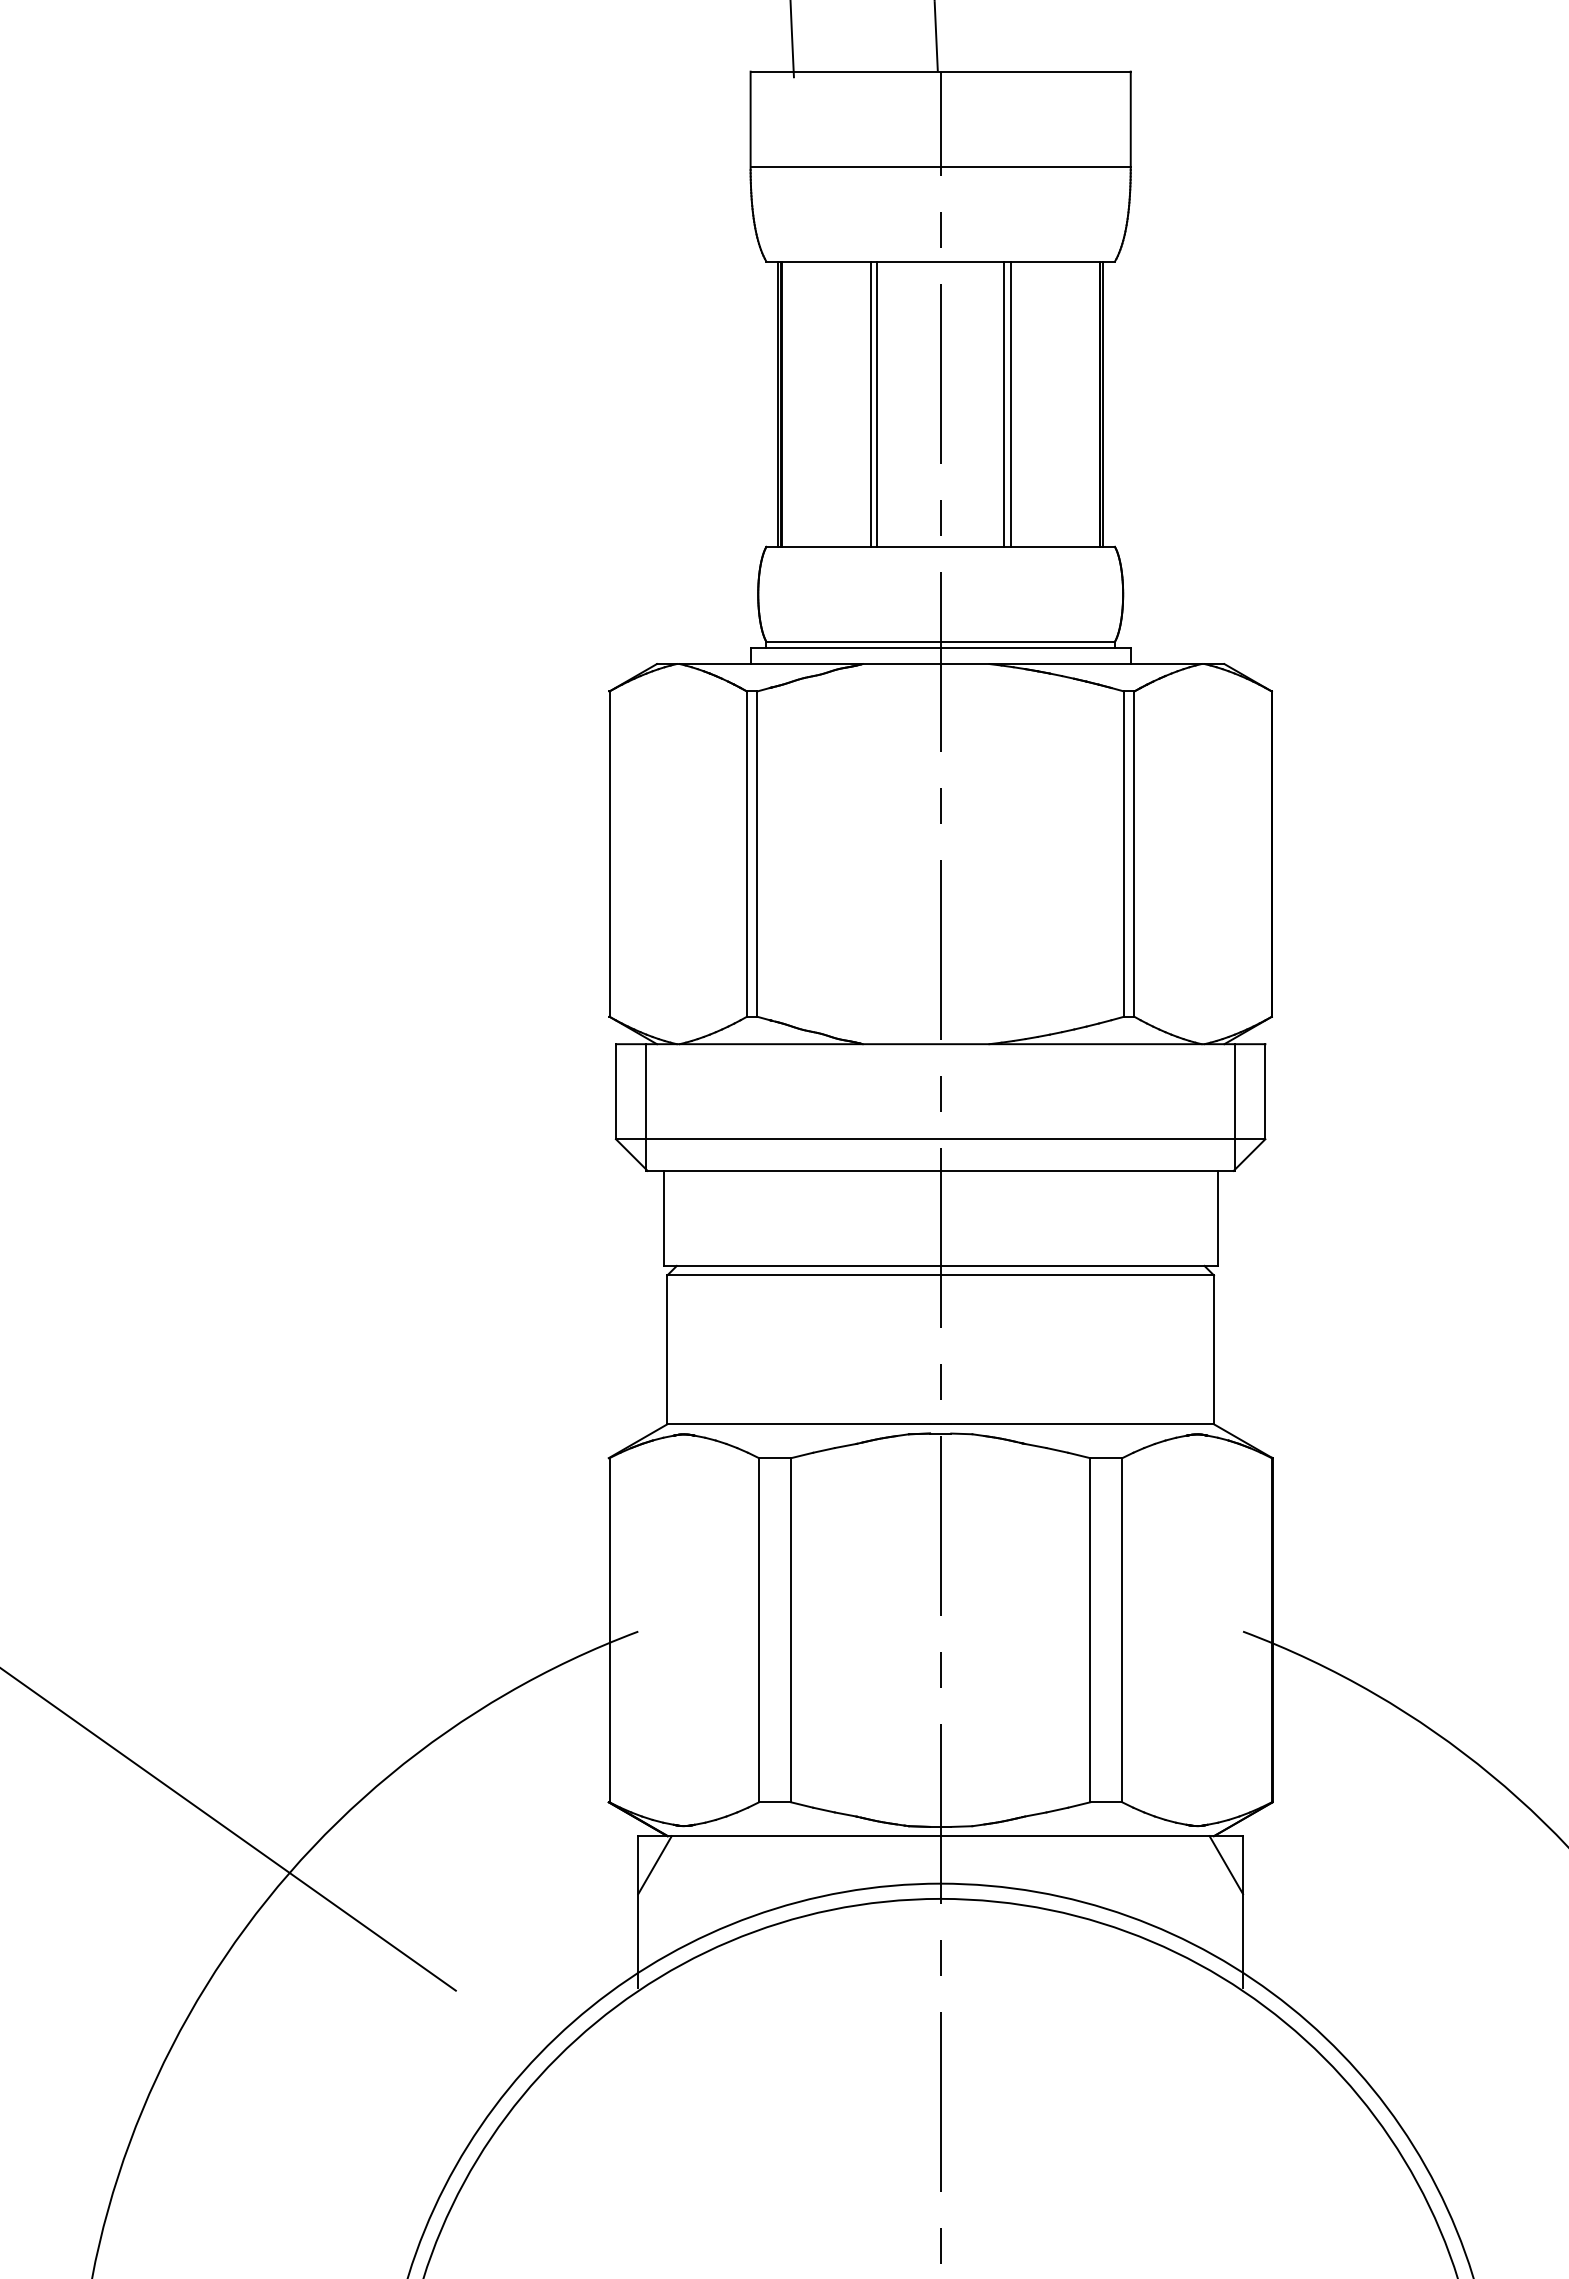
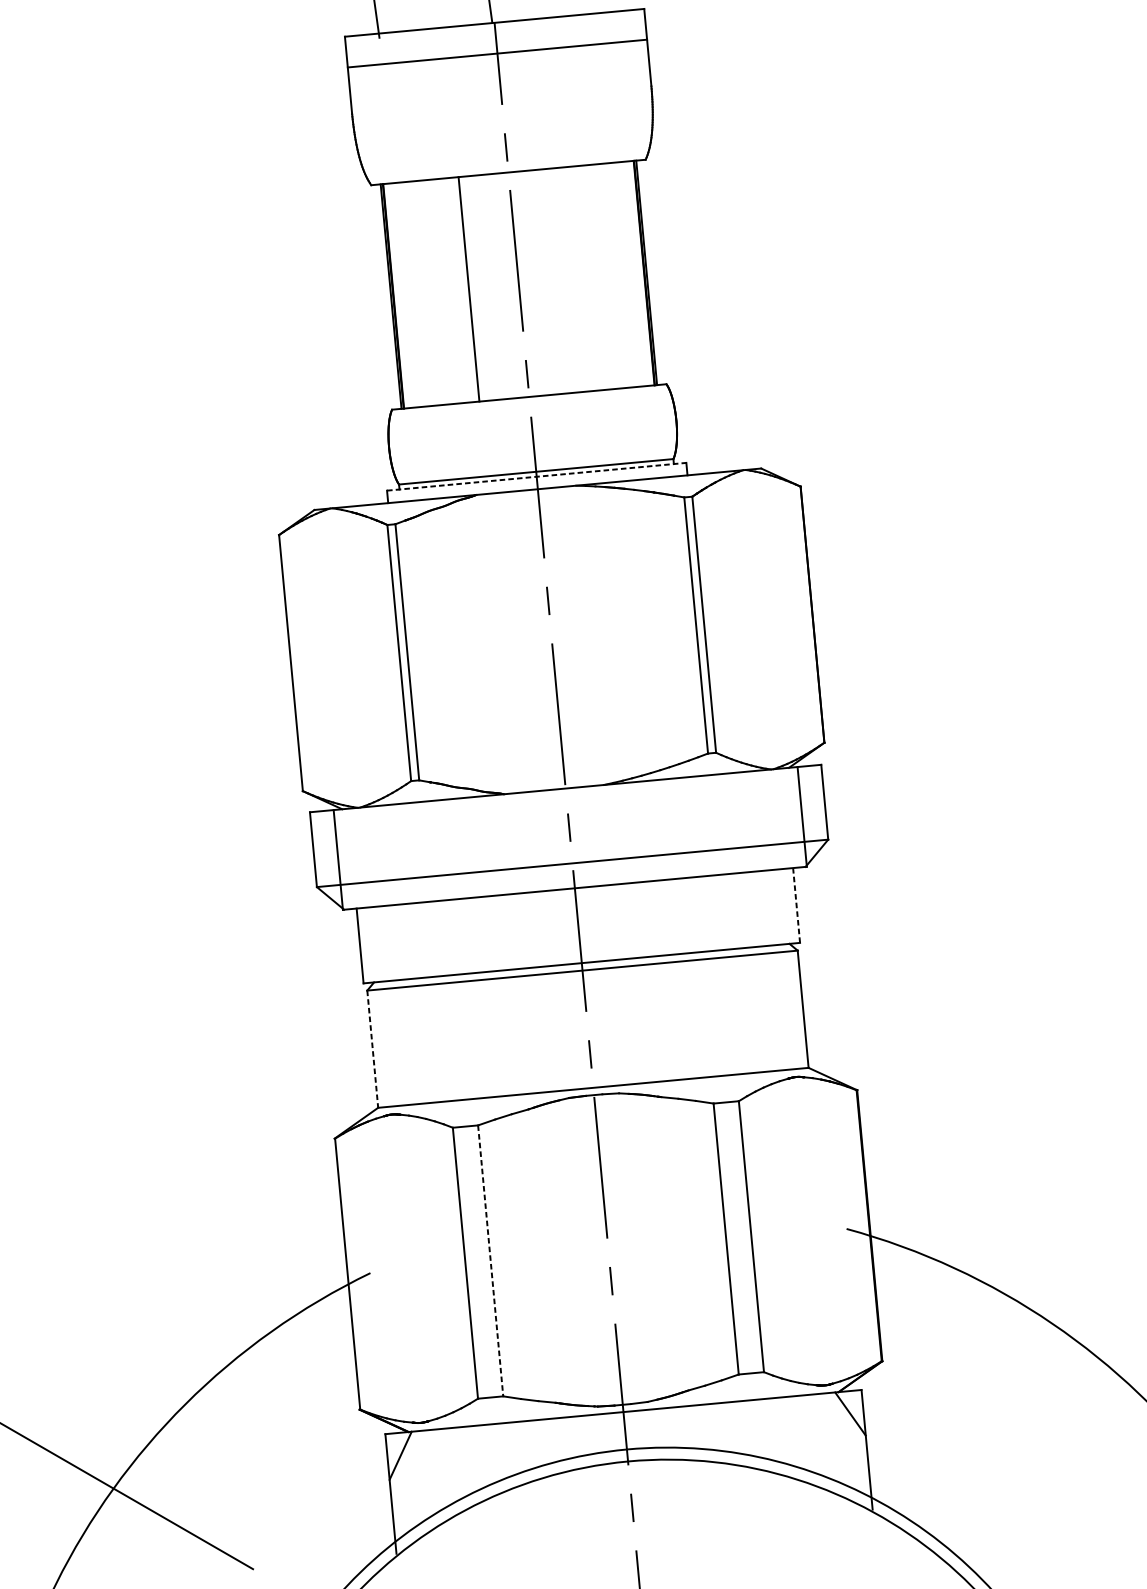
line: (940, 166) -> (497, 53), moved
line: (870, 403) -> (463, 289), removed
line: (1004, 403) -> (569, 279), removed
line: (1010, 403) -> (573, 279), removed
line: (941, 648) -> (537, 476), solid -> dashed
line: (1217, 1218) -> (796, 905), solid -> dashed
line: (667, 1350) -> (372, 1049), solid -> dashed
line: (791, 1630) -> (491, 1261), solid -> dashed

